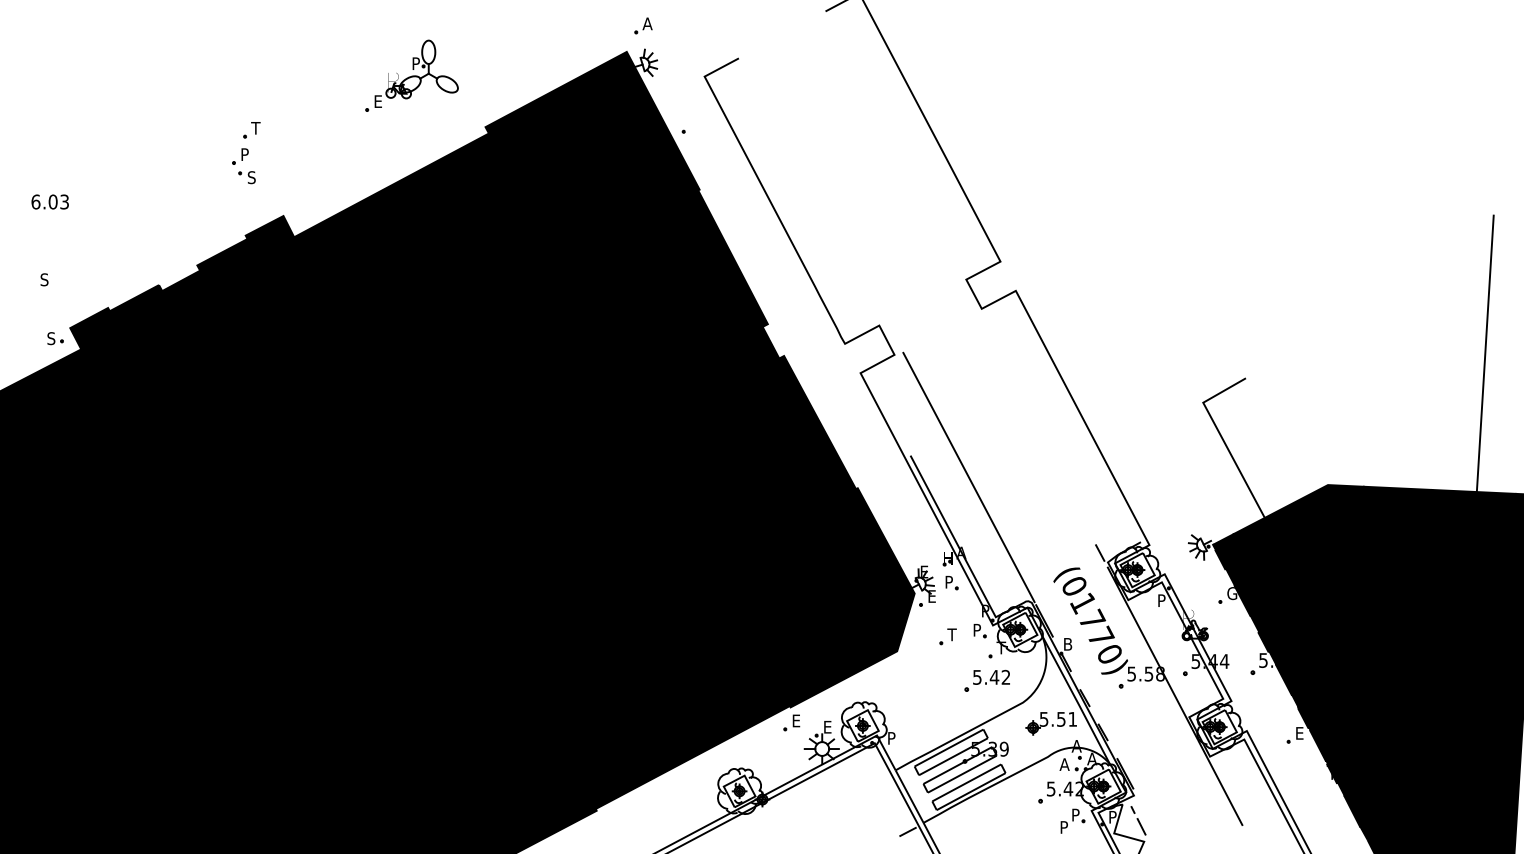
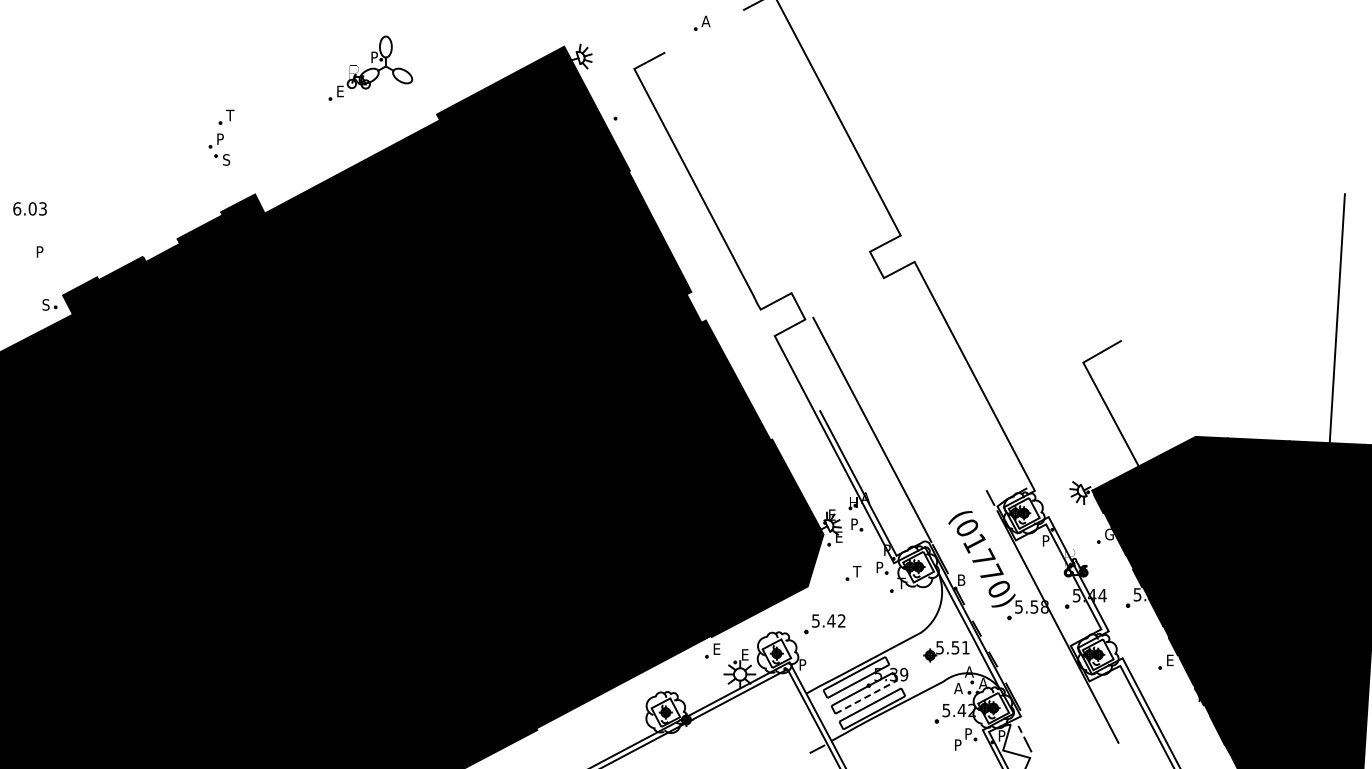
part: (643, 24) -> (702, 22), moved
text: (49, 201) -> (29, 208), moved
text: (44, 279) -> (39, 251), S -> P
part: (986, 681) -> (824, 624), moved
line: (962, 773) -> (866, 696), solid -> dashed

